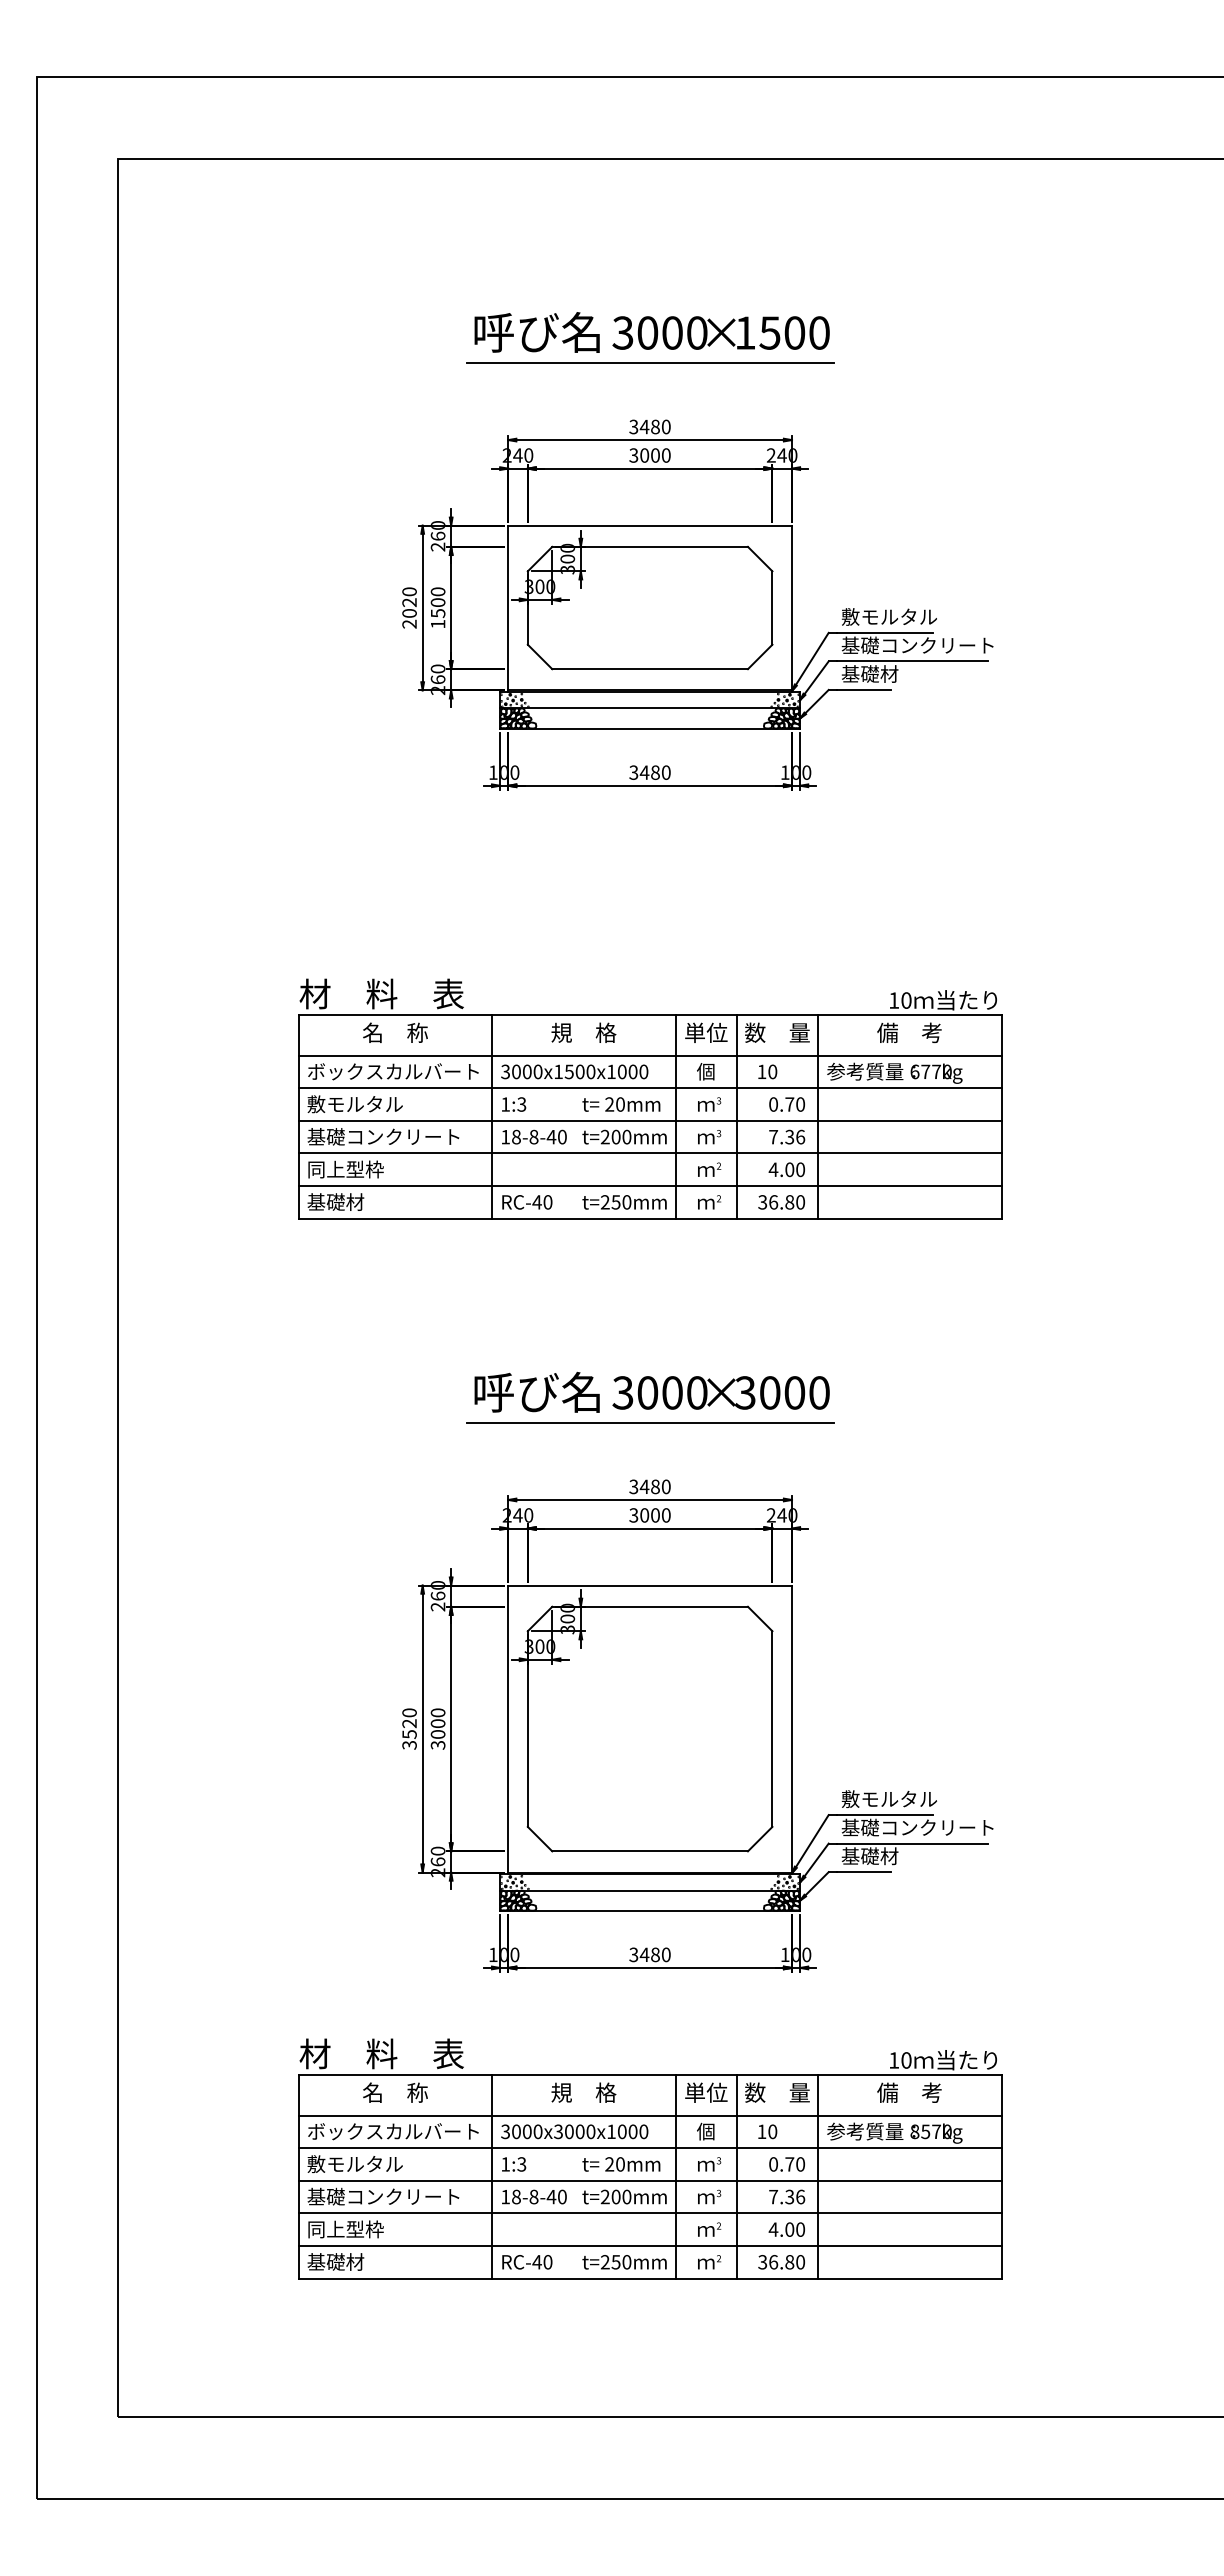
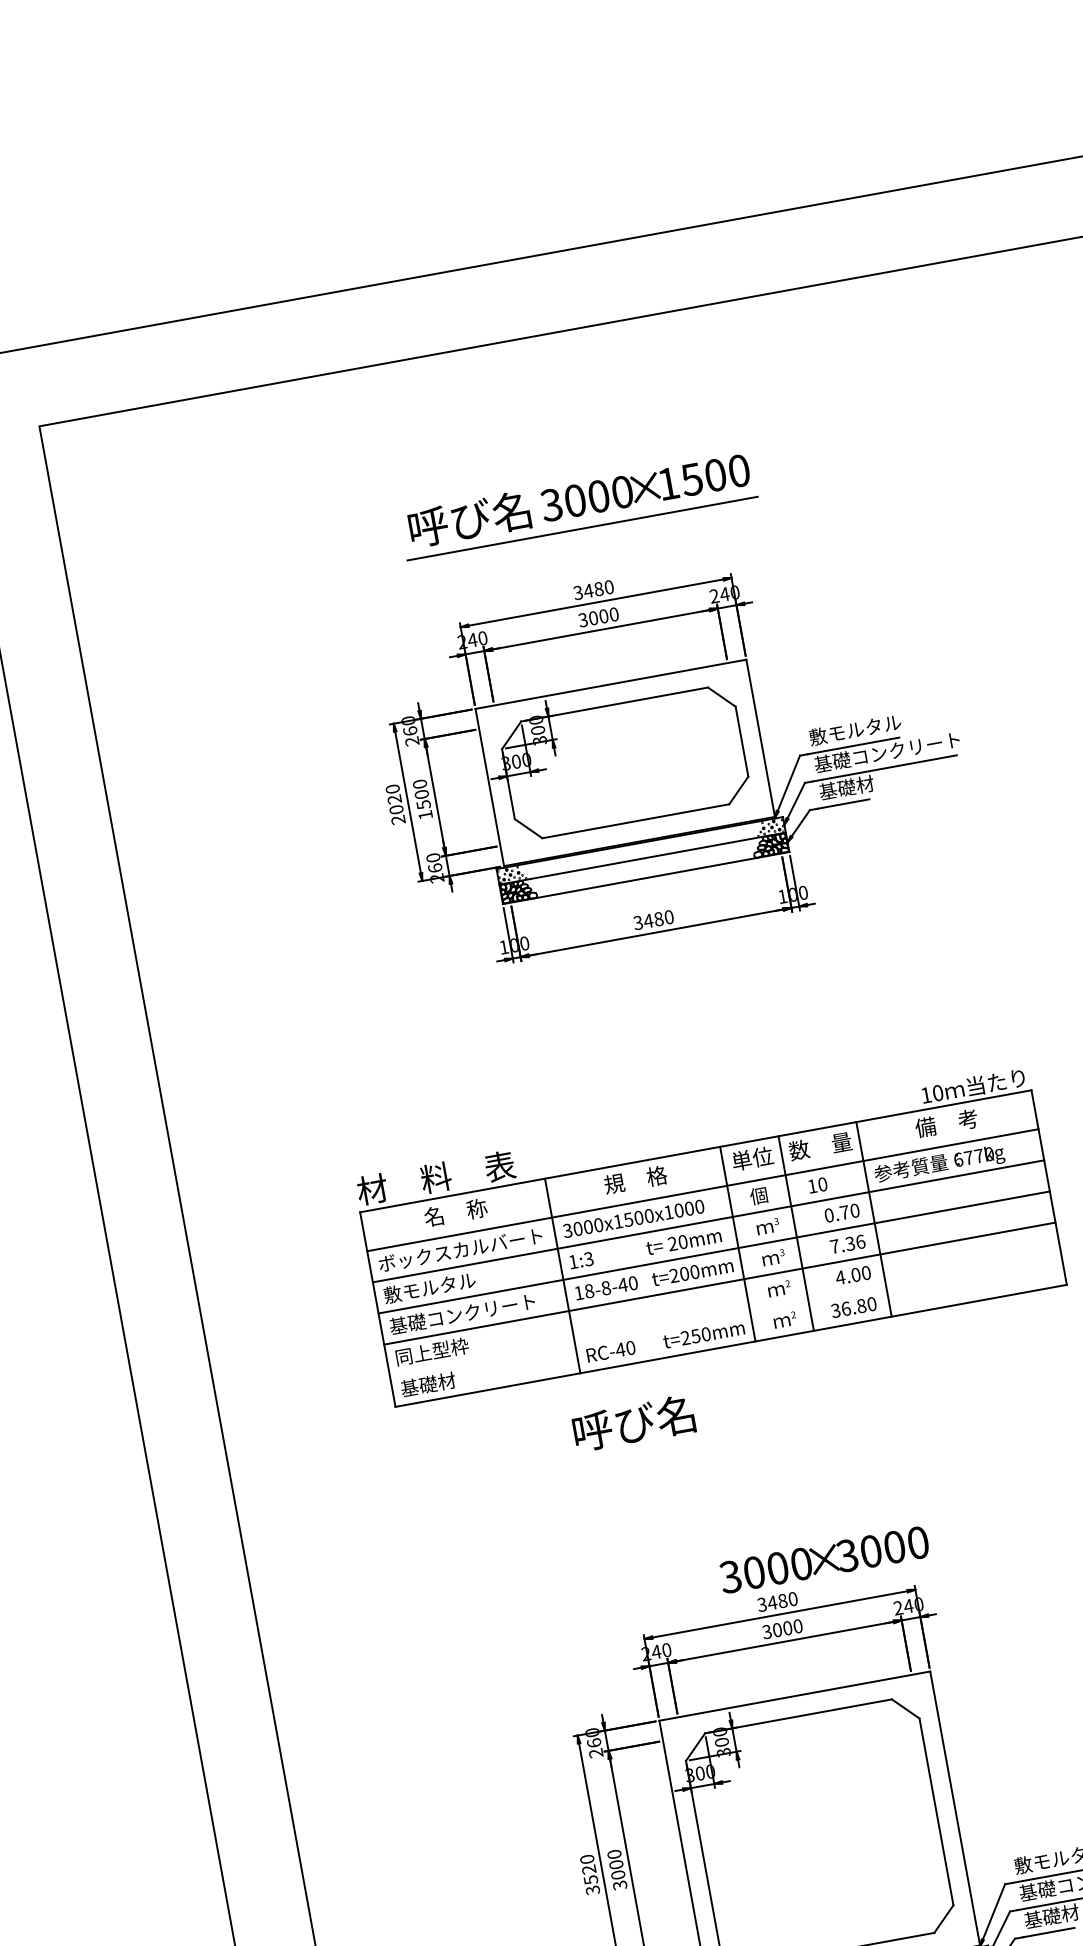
line: (649, 1186) -> (724, 1315), removed
text: (536, 1391) -> (633, 1422), moved
text: (720, 1392) -> (823, 1559), moved
line: (649, 1422) -> (765, 1540), removed

